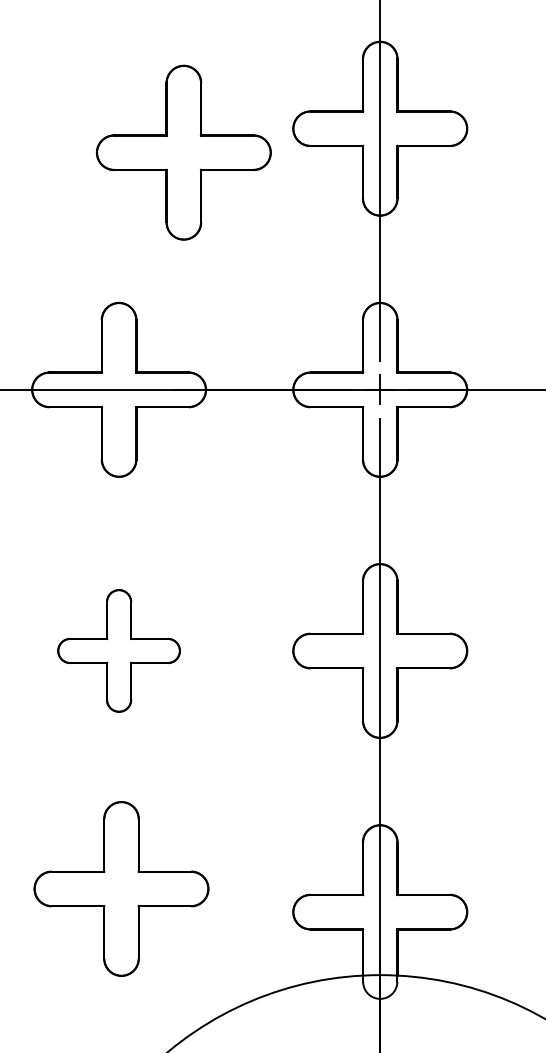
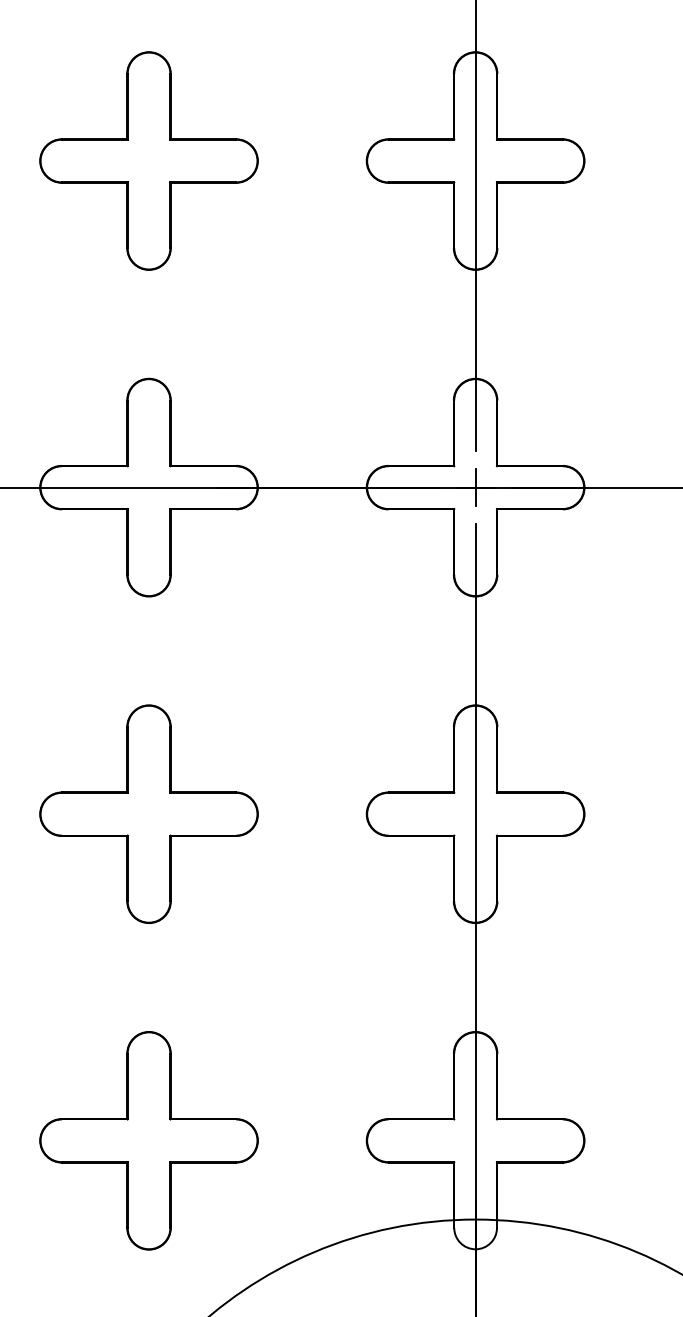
part: (183, 152) -> (148, 160), moved
part: (118, 650) -> (148, 813), size x1.43
part: (121, 888) -> (148, 1140), moved

